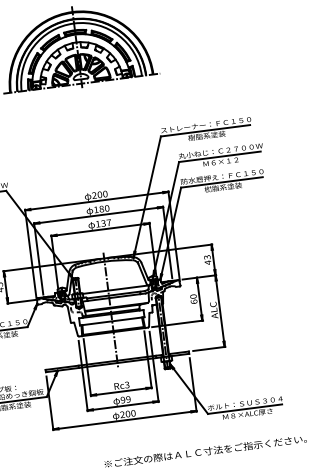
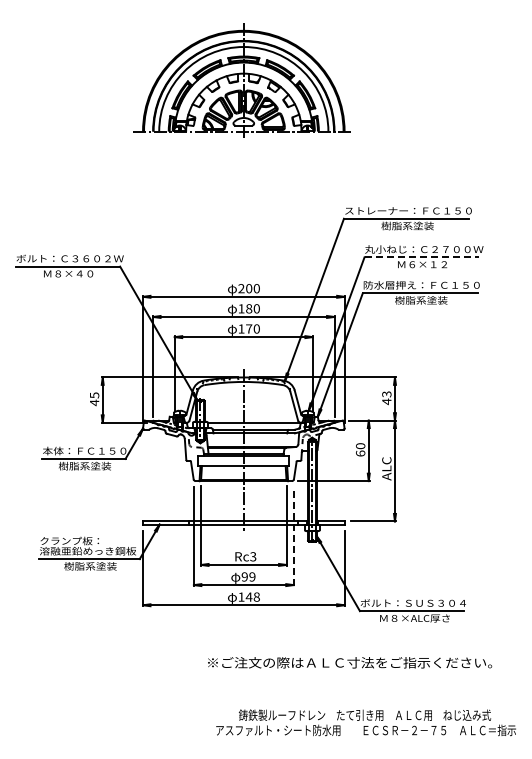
line: (220, 156) -> (422, 257), solid -> dashed
text: (105, 222) -> (252, 328), 137 -> 170
line: (153, 366) -> (293, 536), solid -> dashed
text: (127, 413) -> (248, 596), 200 -> 148

